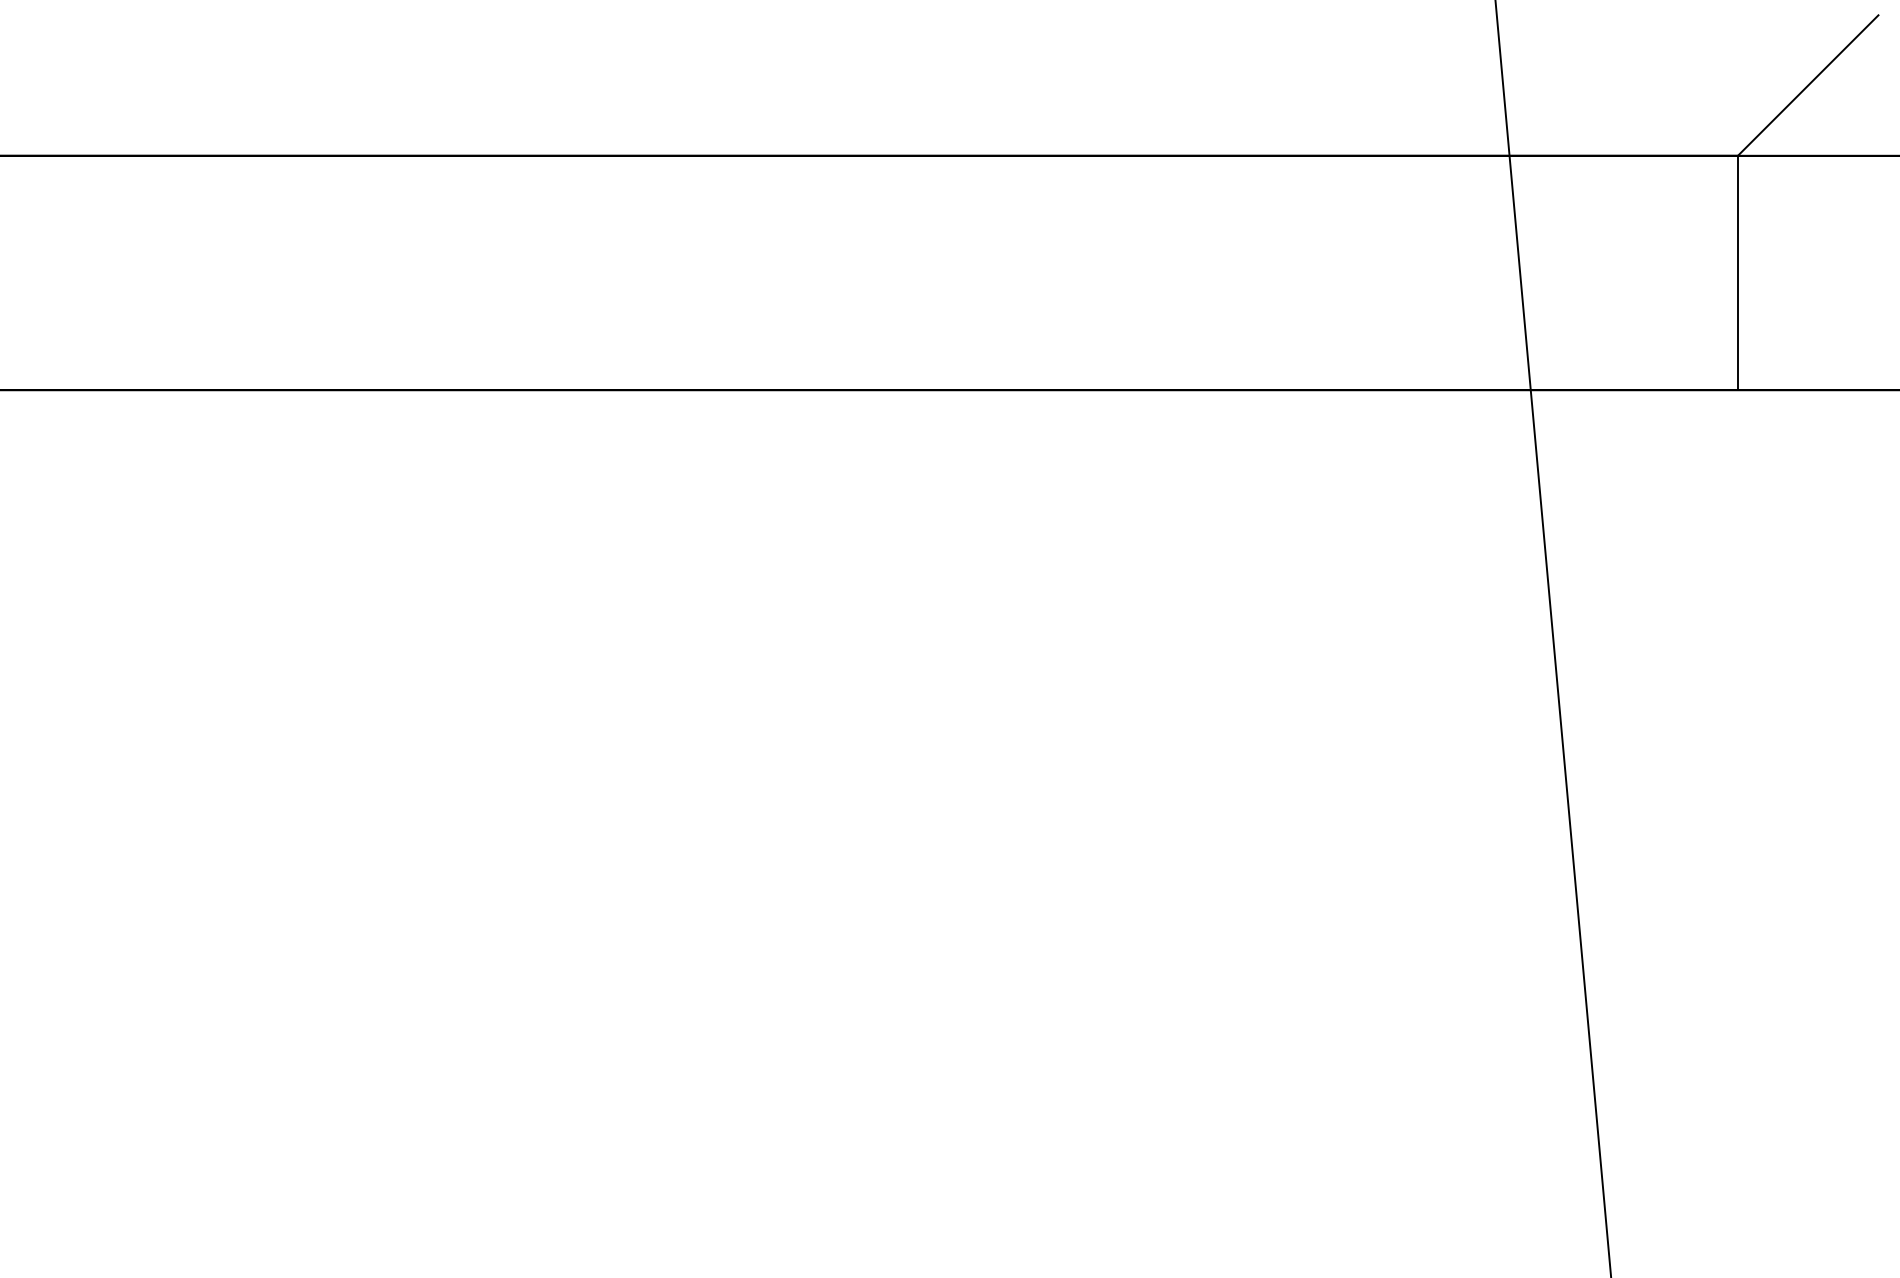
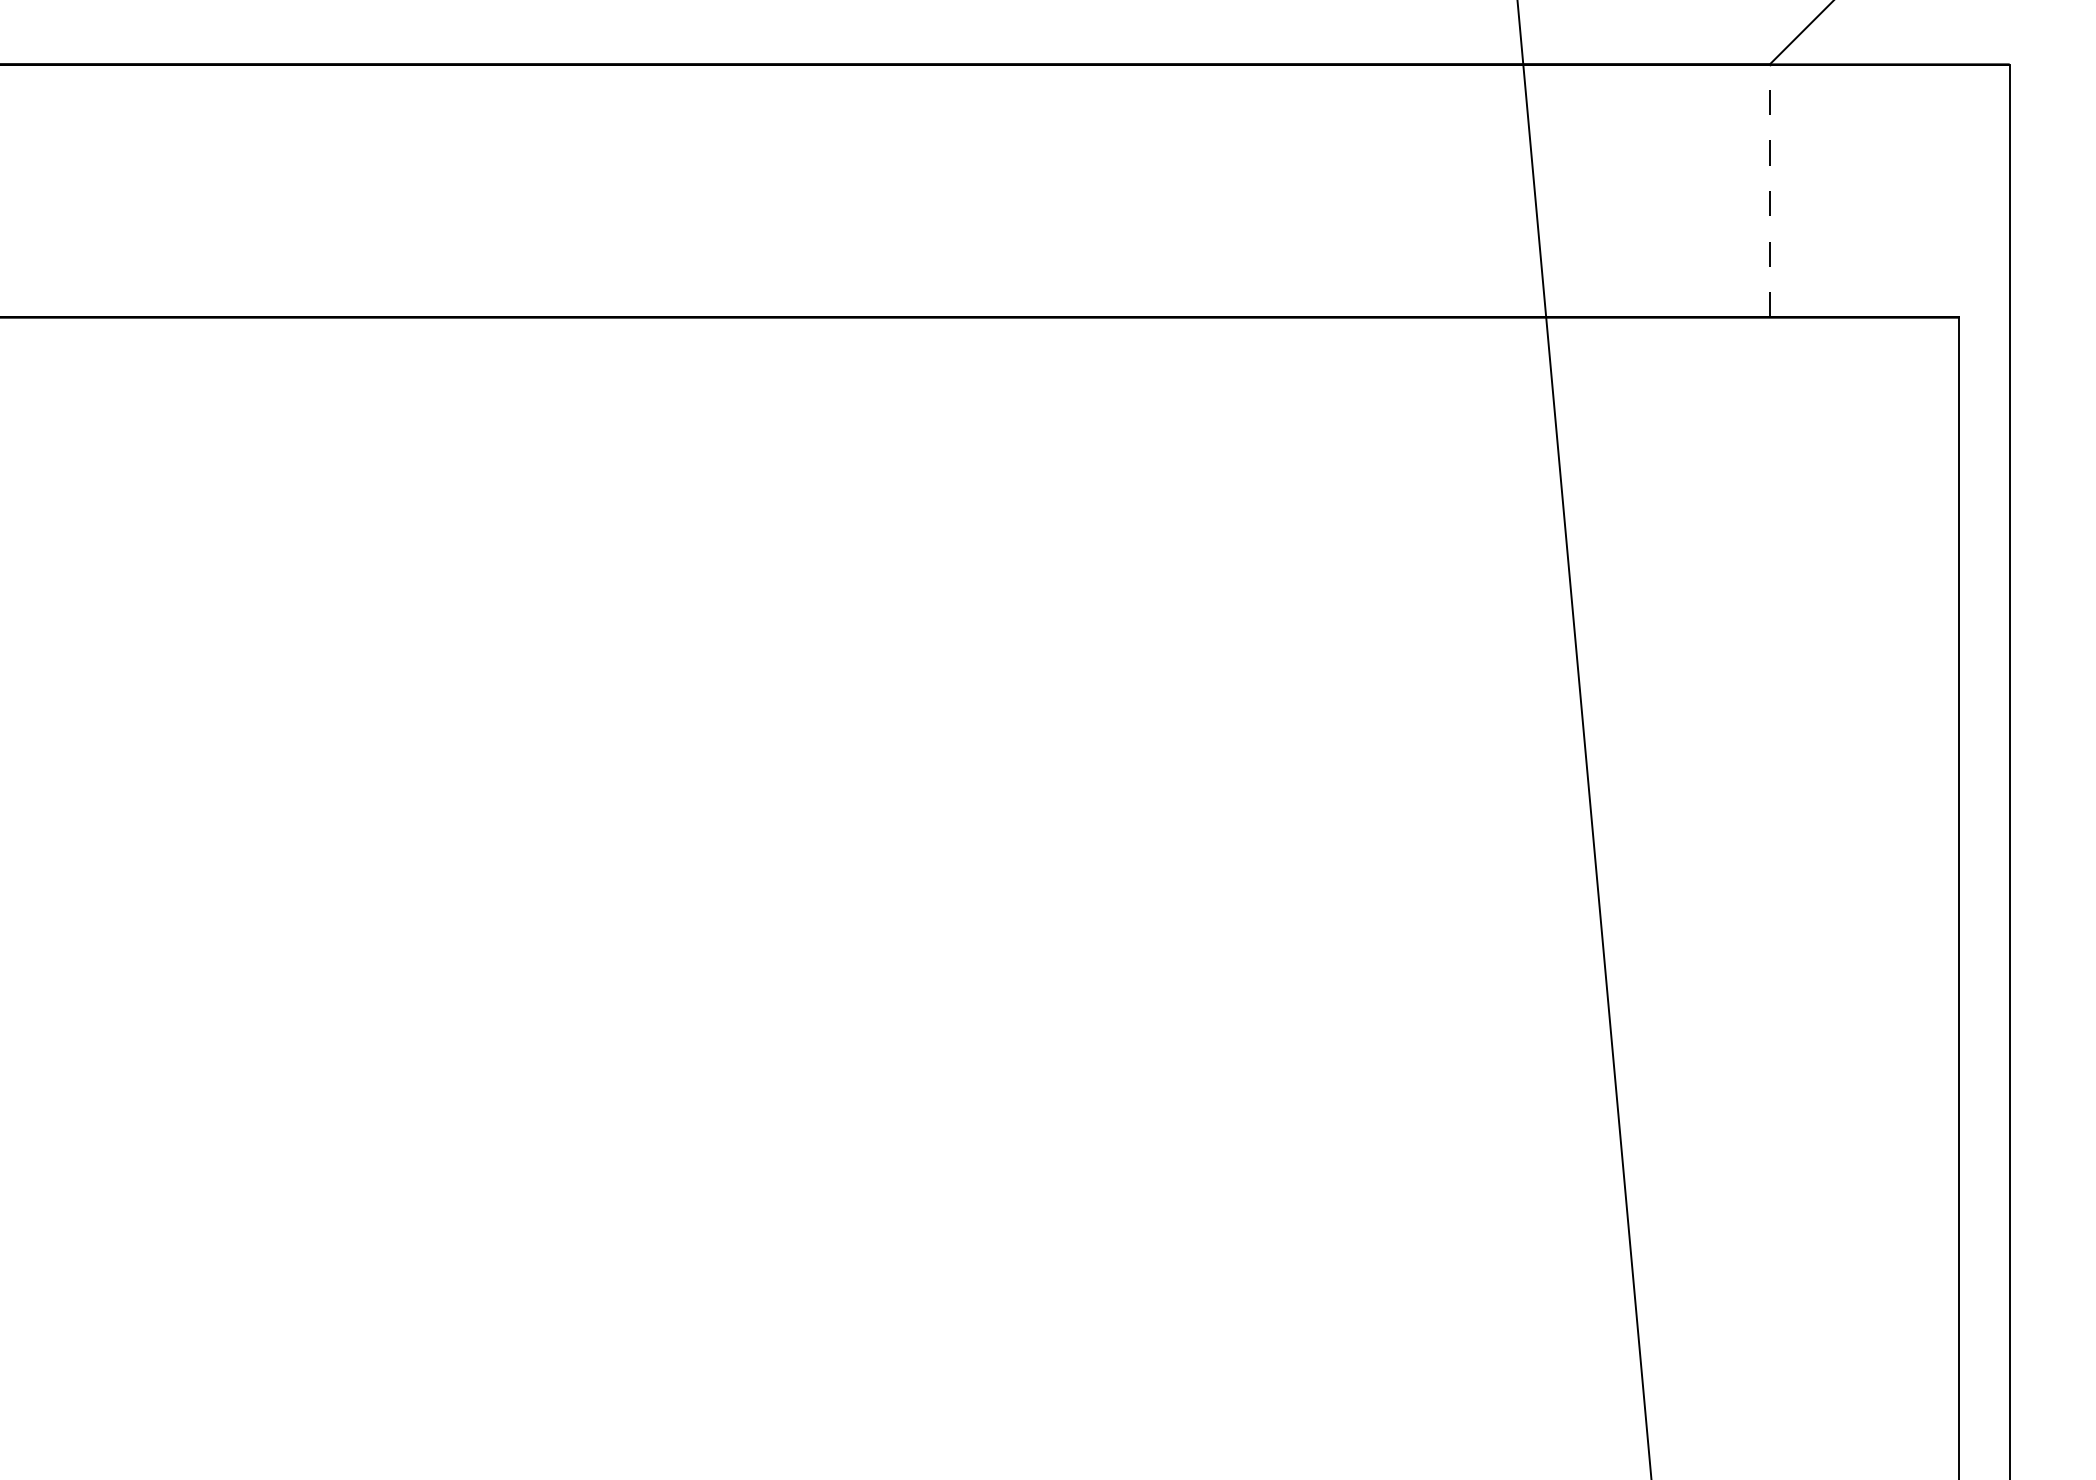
line: (1737, 272) -> (1769, 190), solid -> dashed

